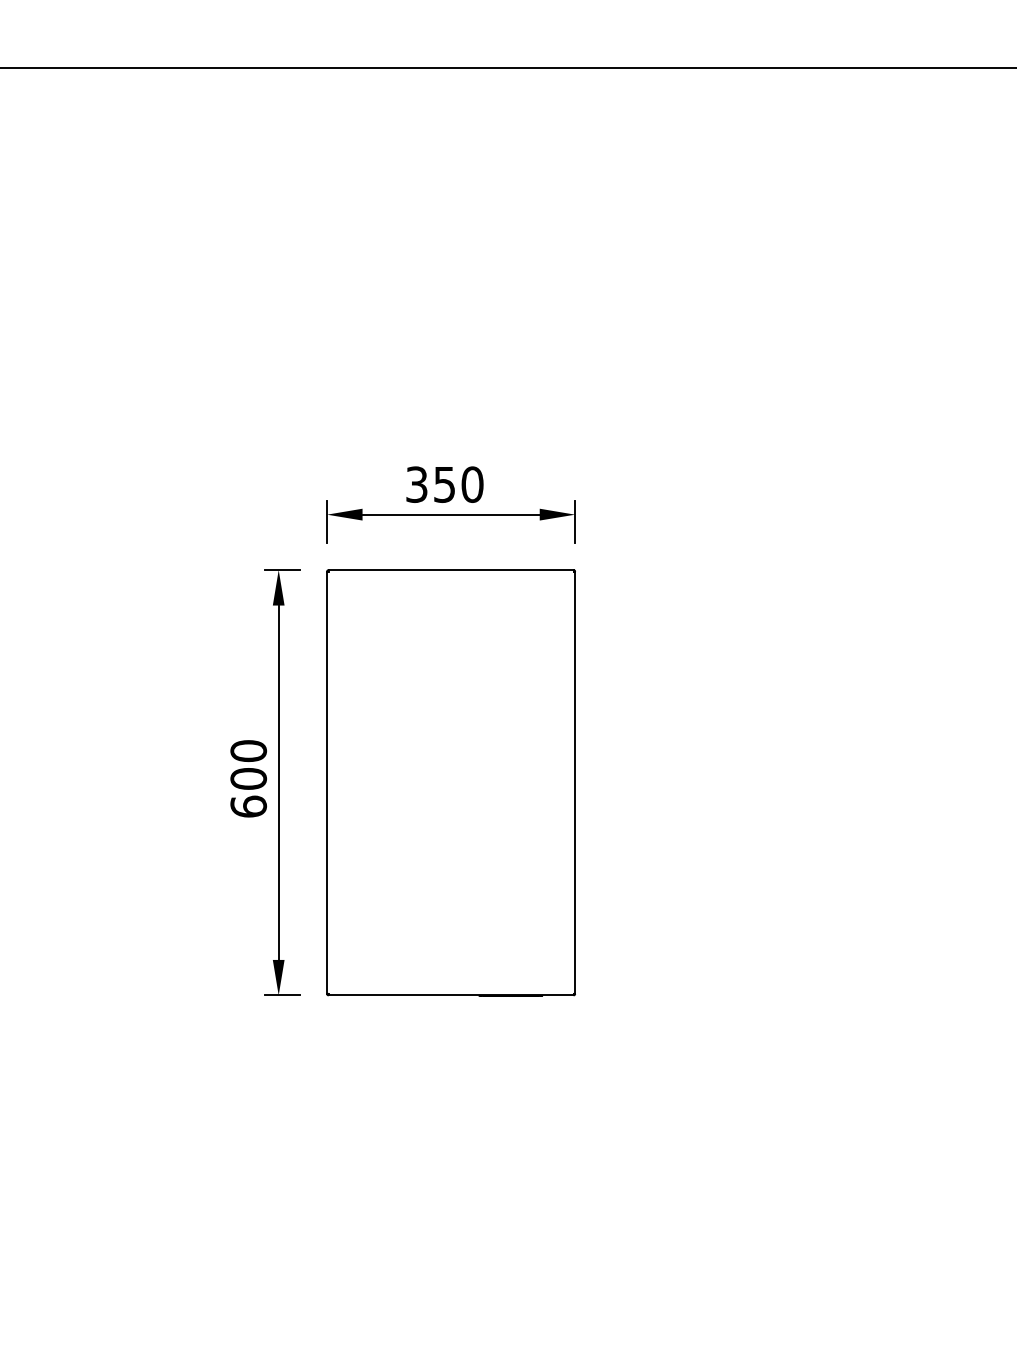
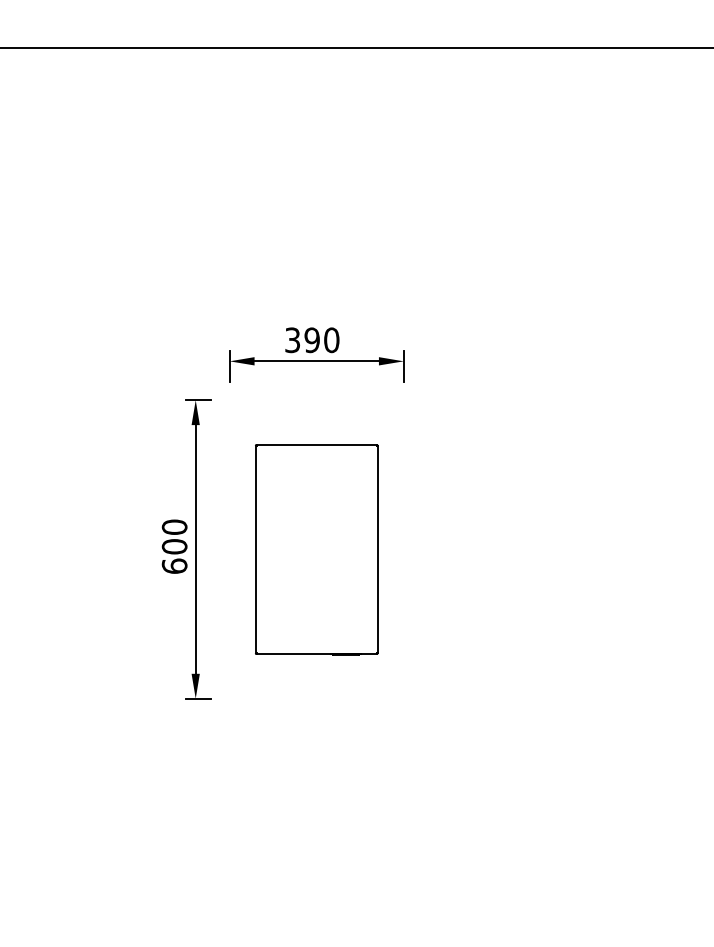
text: (444, 484) -> (312, 340), 350 -> 390
part: (450, 782) -> (316, 549), size x0.7

